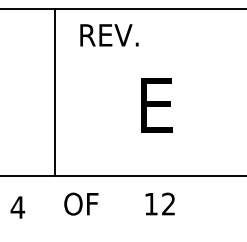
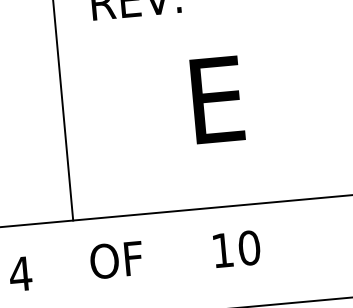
text: (168, 203) -> (248, 247), 12 -> 10

